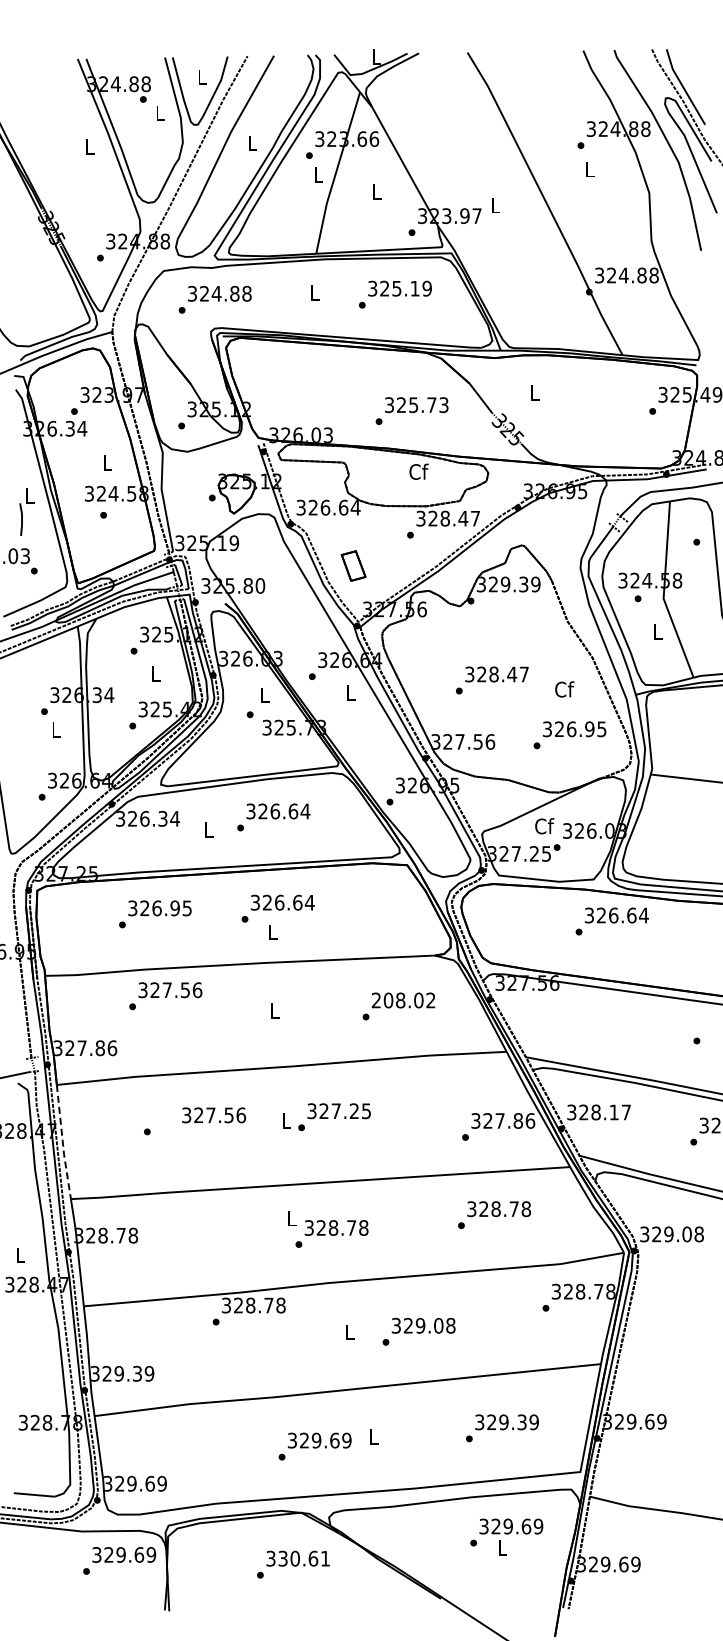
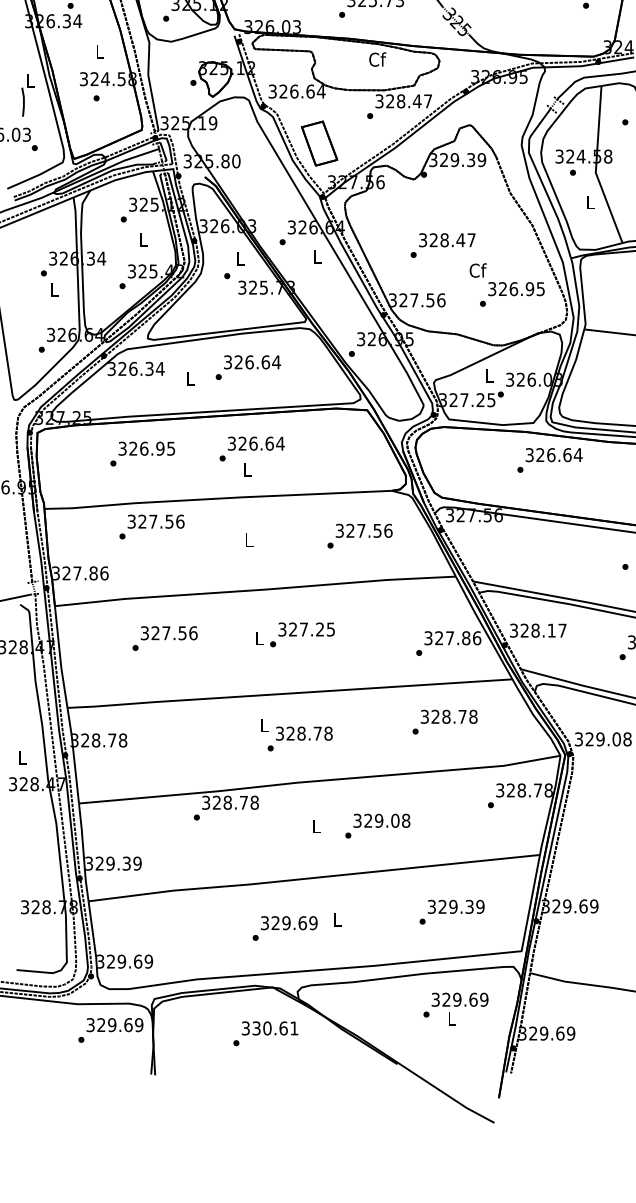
part: (353, 565) -> (319, 143), size x1.67
text: (564, 689) -> (478, 270), moved
text: (544, 826) -> (489, 375), Cf -> L
text: (403, 1000) -> (363, 530), 208.02 -> 327.56
text: (213, 1115) -> (168, 633), moved
line: (62, 1143) -> (59, 658), dashed -> solid

